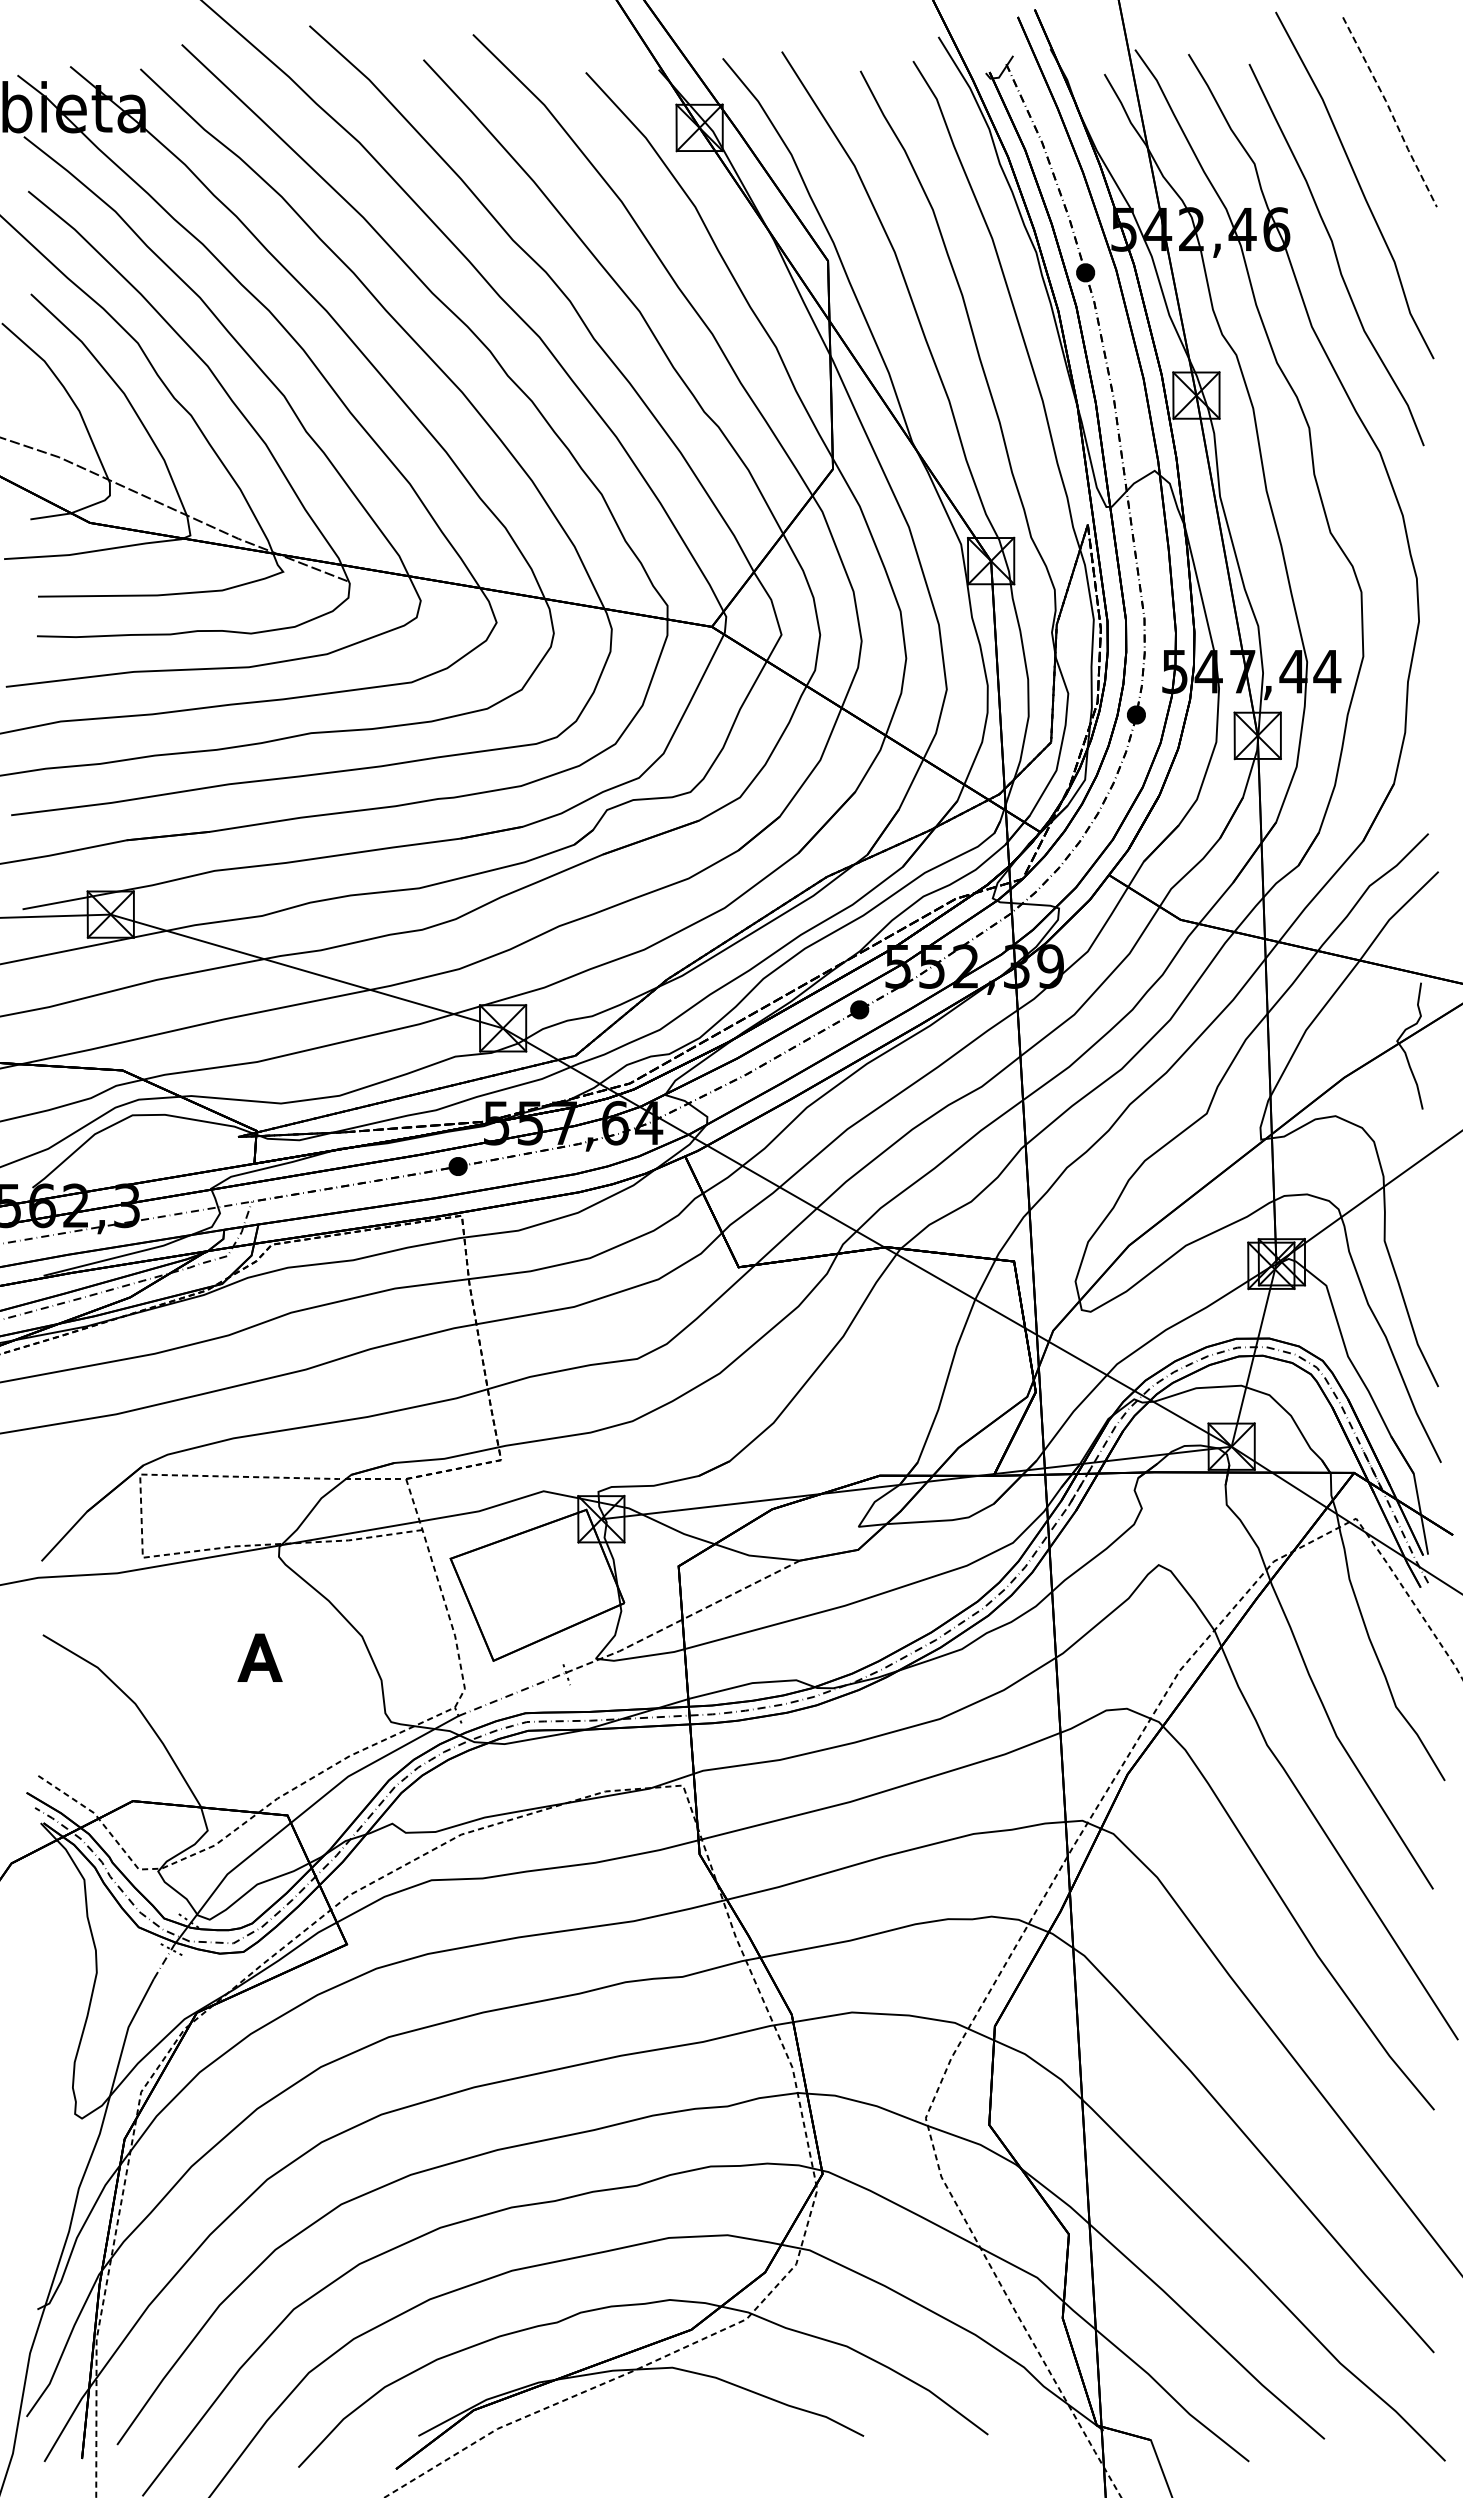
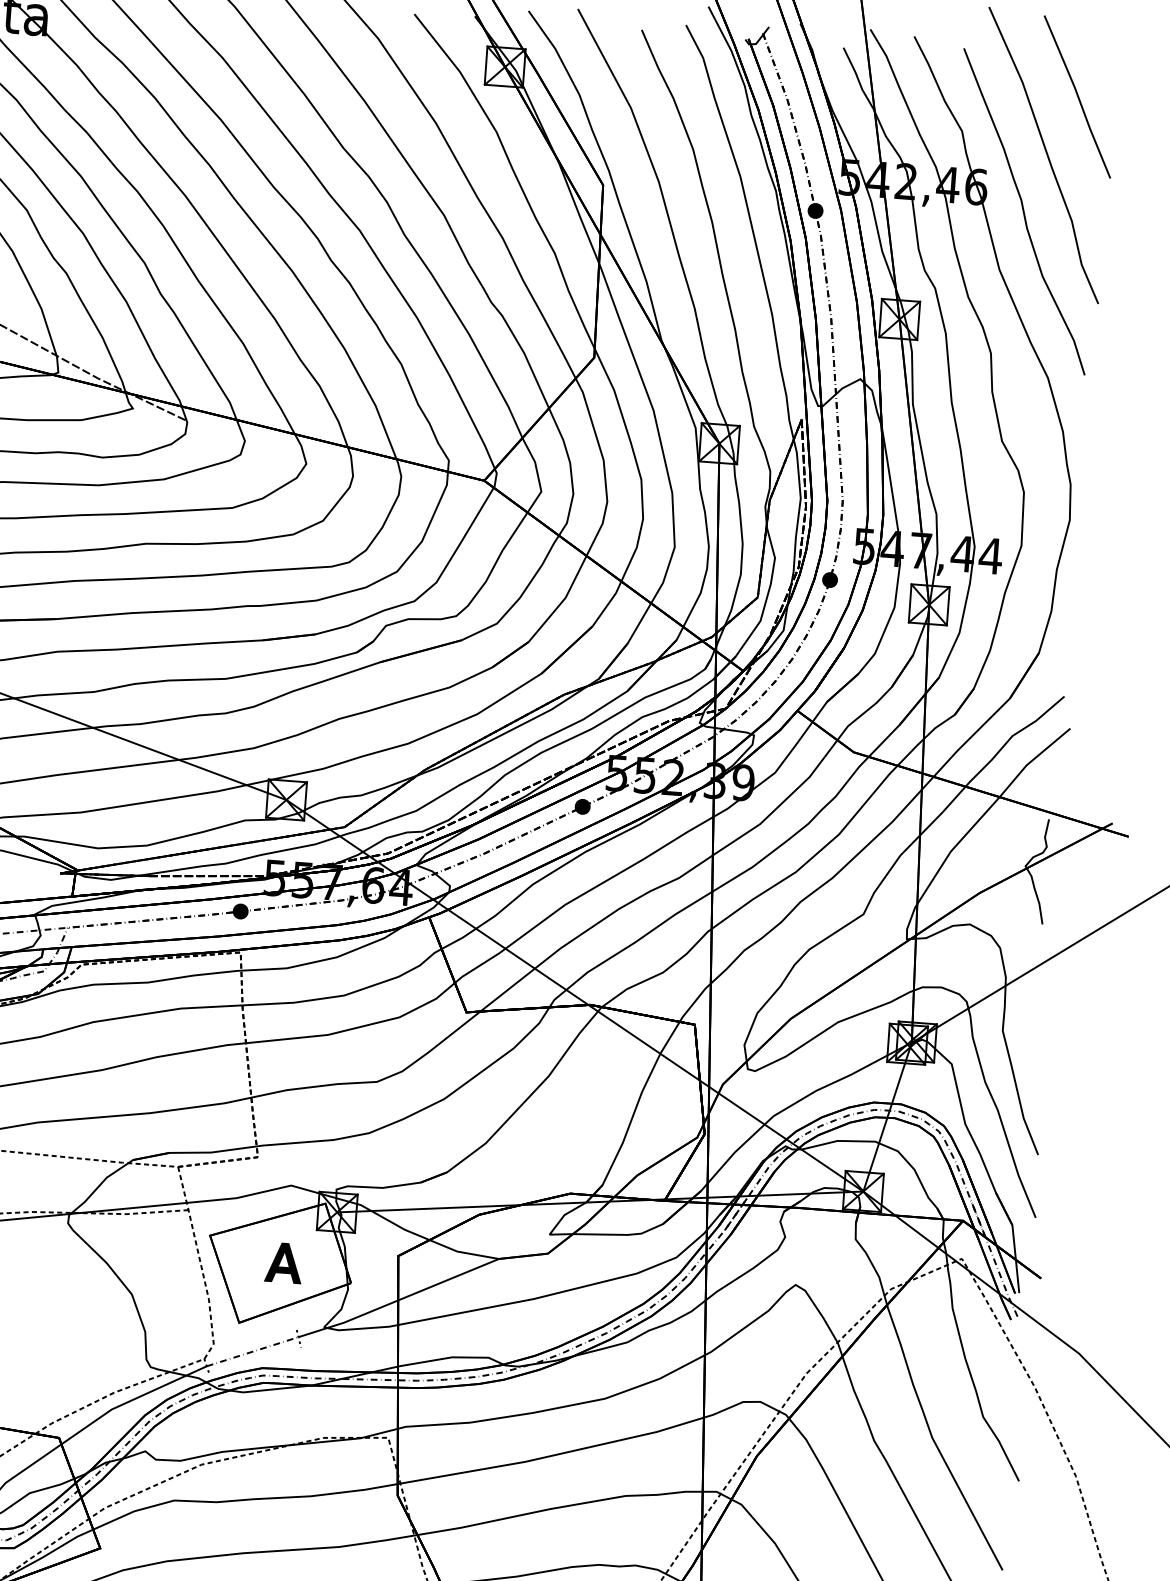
line: (1391, 112) -> (1078, 97), dashed -> solid
line: (683, 1618) -> (399, 1299), dashed -> solid
part: (259, 1657) -> (283, 1262), moved

